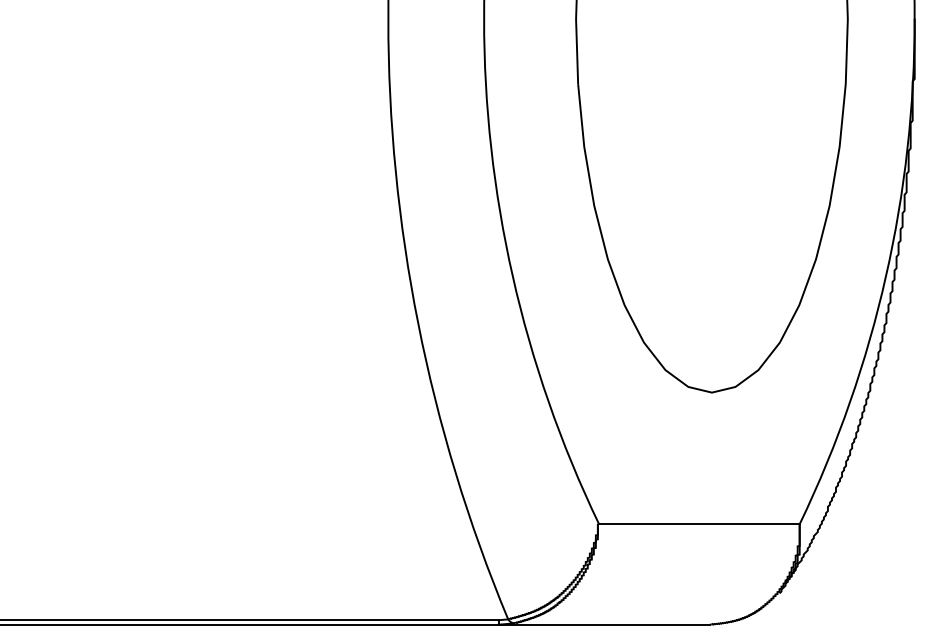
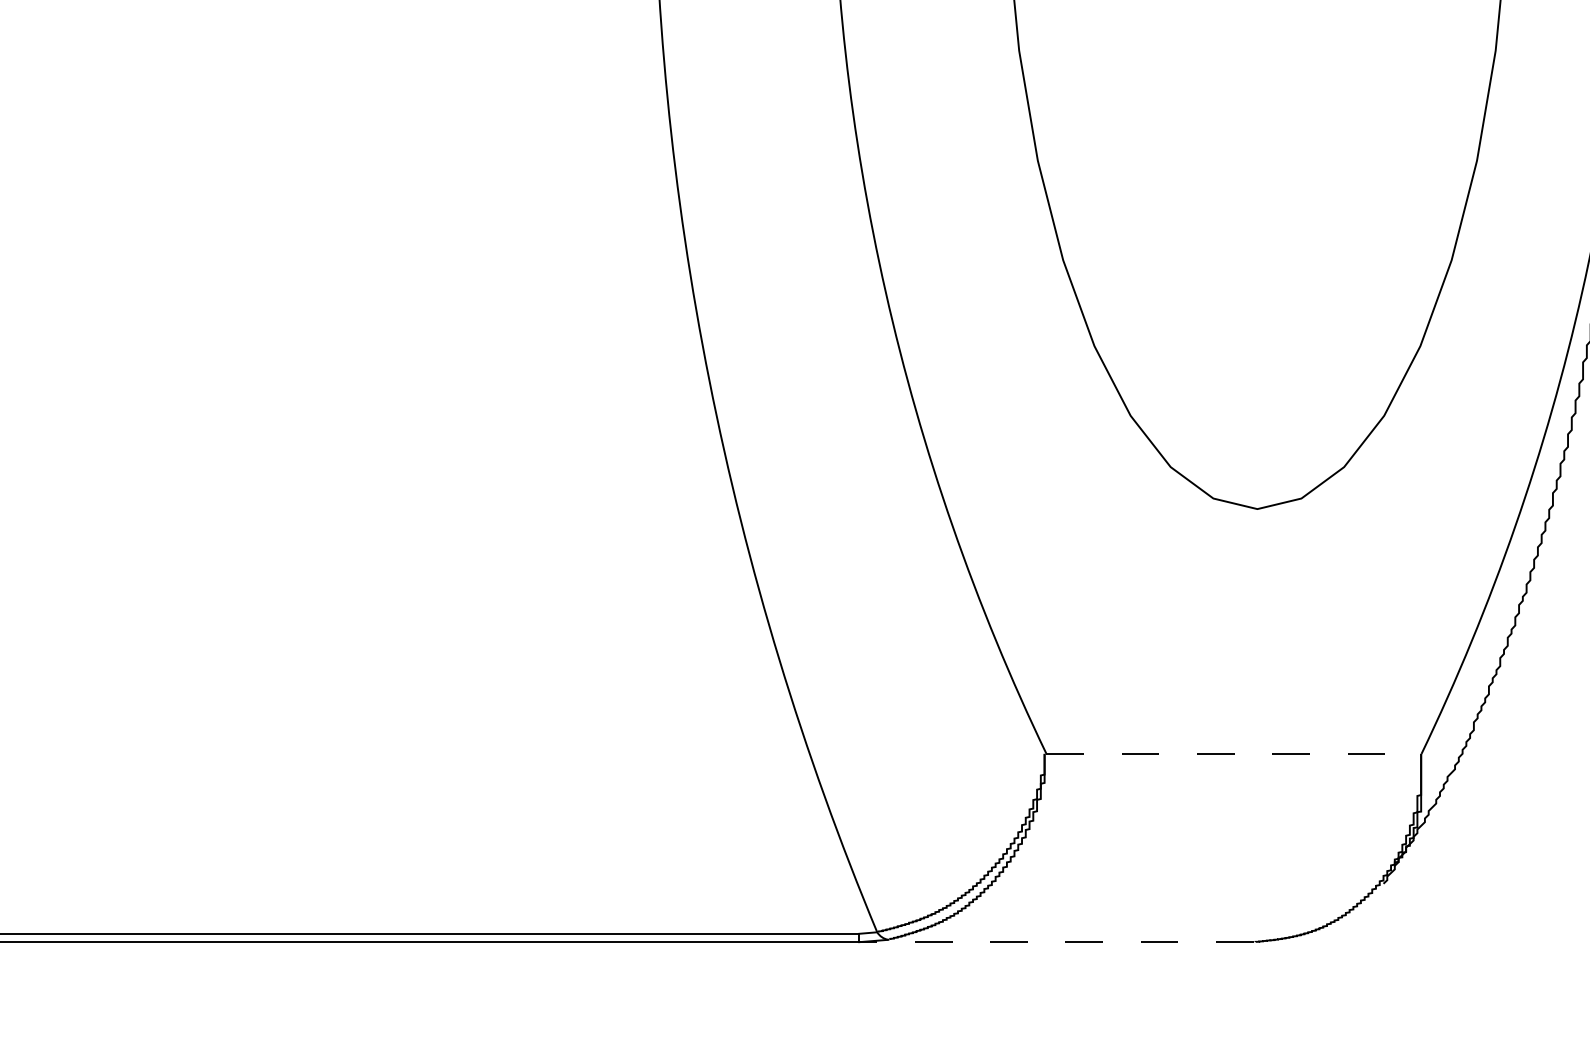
line: (699, 523) -> (1234, 753), solid -> dashed
line: (604, 624) -> (1056, 941), solid -> dashed

